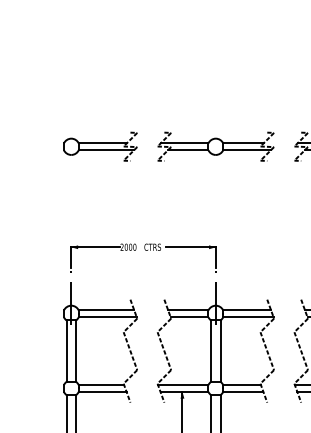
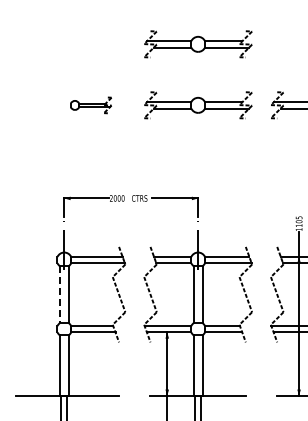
part: (216, 81) -> (198, 44), added
part: (99, 146) -> (90, 105), size x0.6
line: (66, 352) -> (59, 295), solid -> dashed

